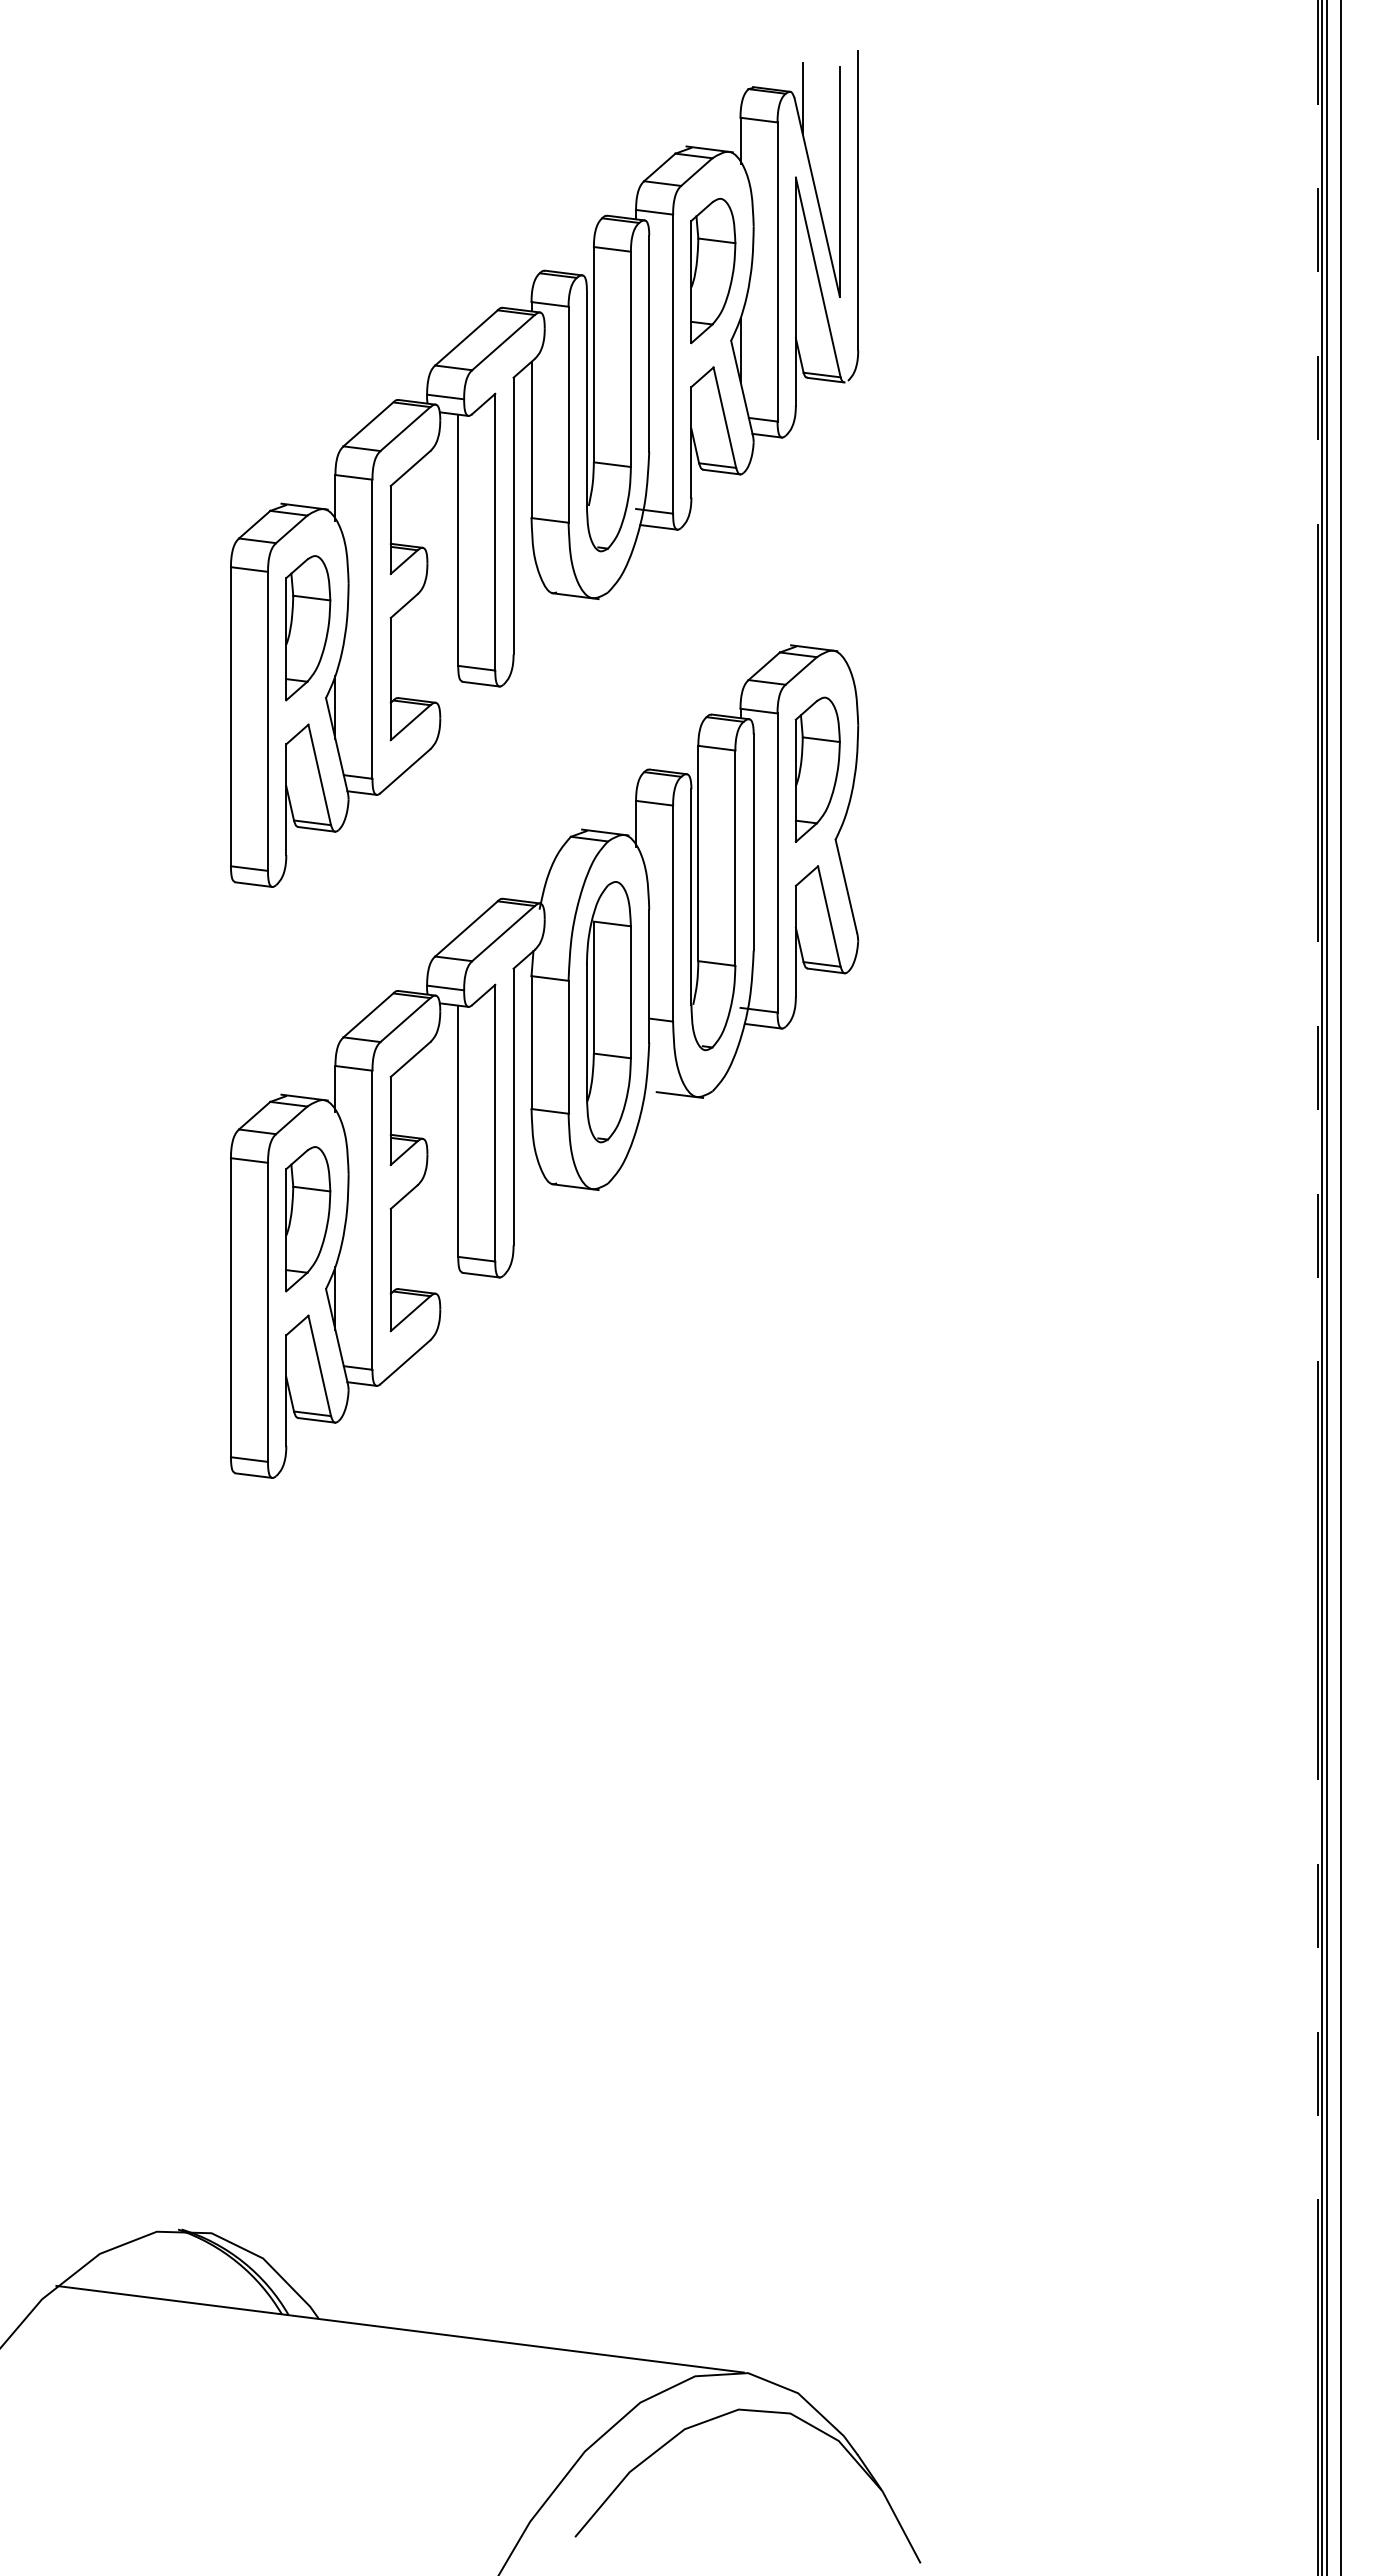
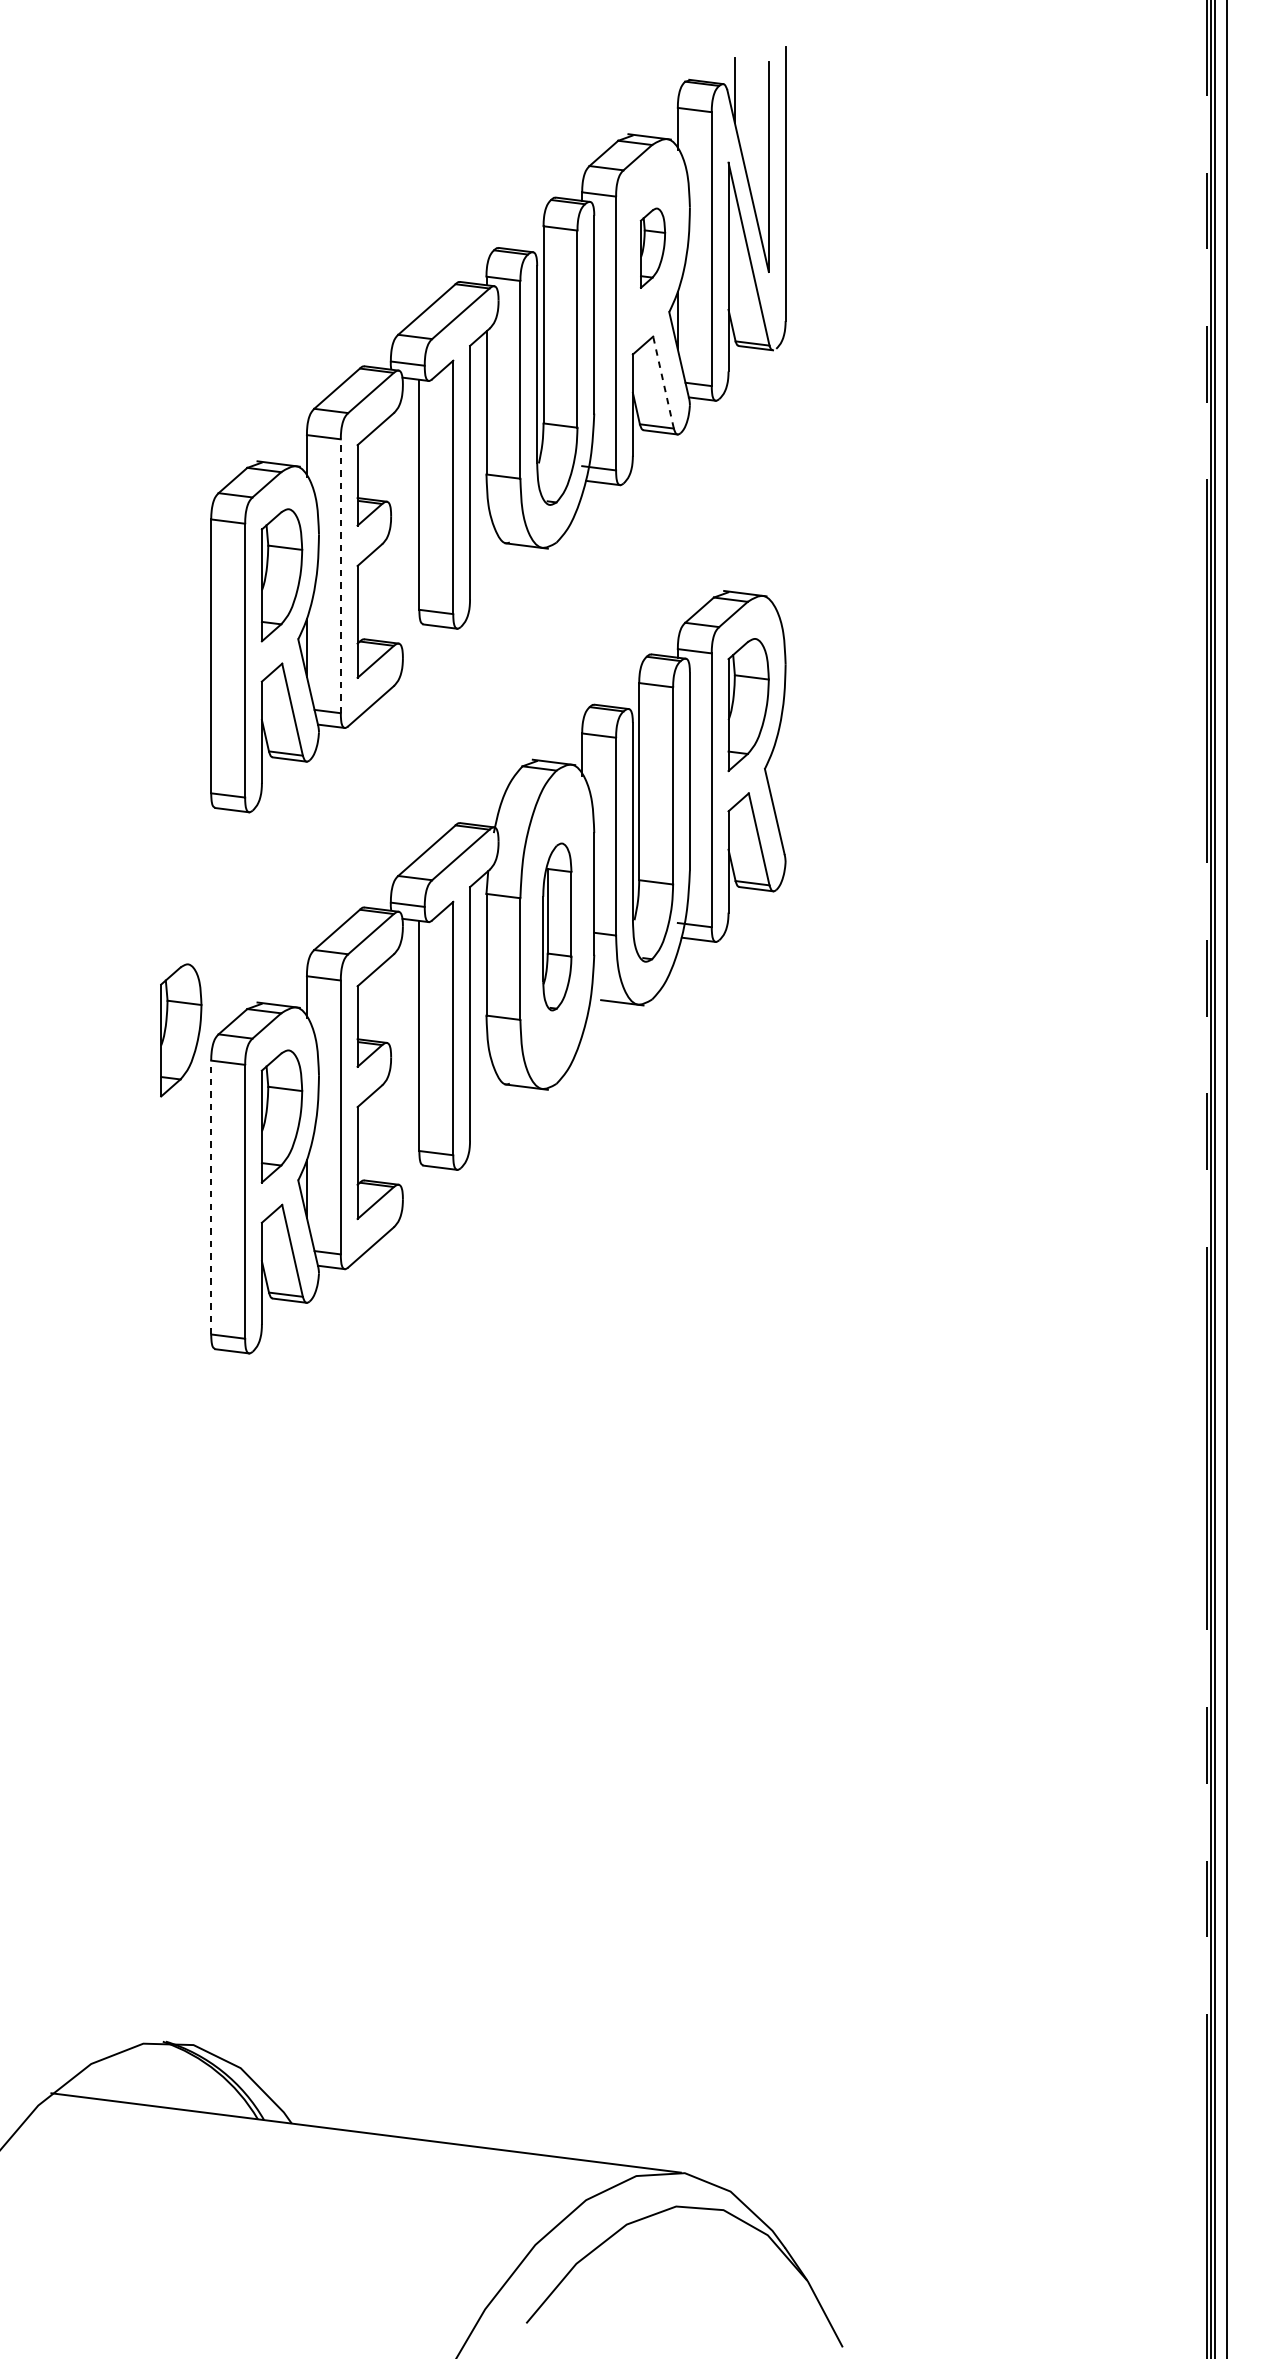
part: (713, 270) -> (653, 247), size x0.6
line: (724, 417) -> (663, 382), solid -> dashed
line: (372, 629) -> (340, 576), solid -> dashed
part: (608, 1012) -> (556, 927), size x0.7
part: (198, 1125) -> (181, 1030), added
line: (230, 1307) -> (210, 1197), solid -> dashed

